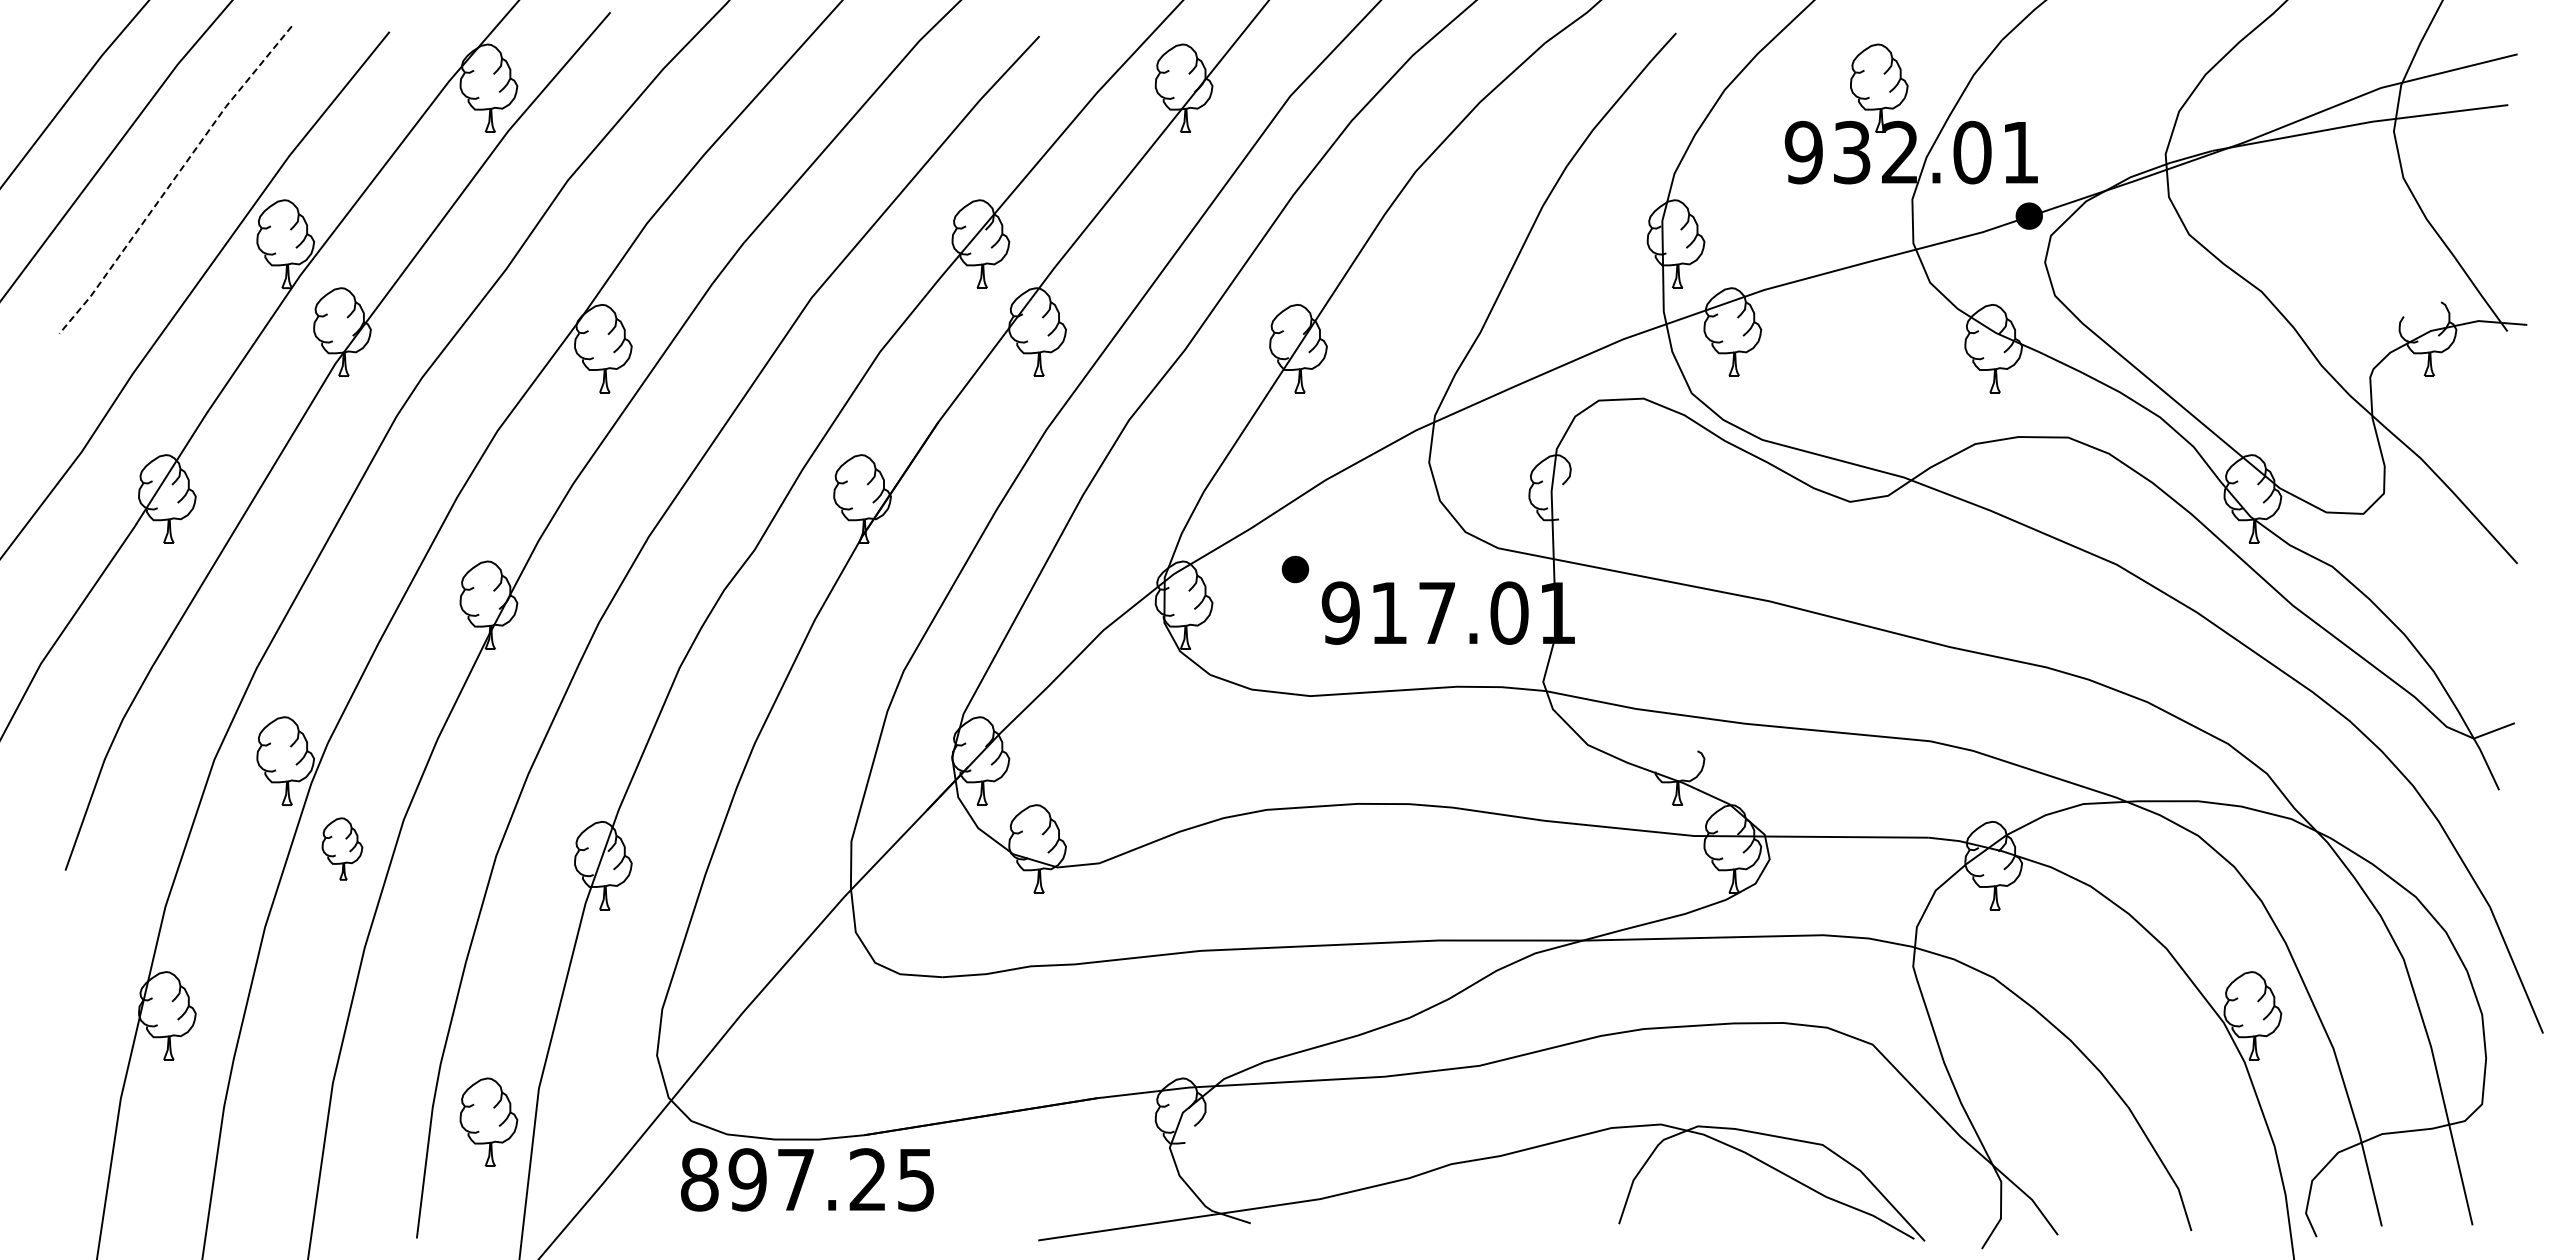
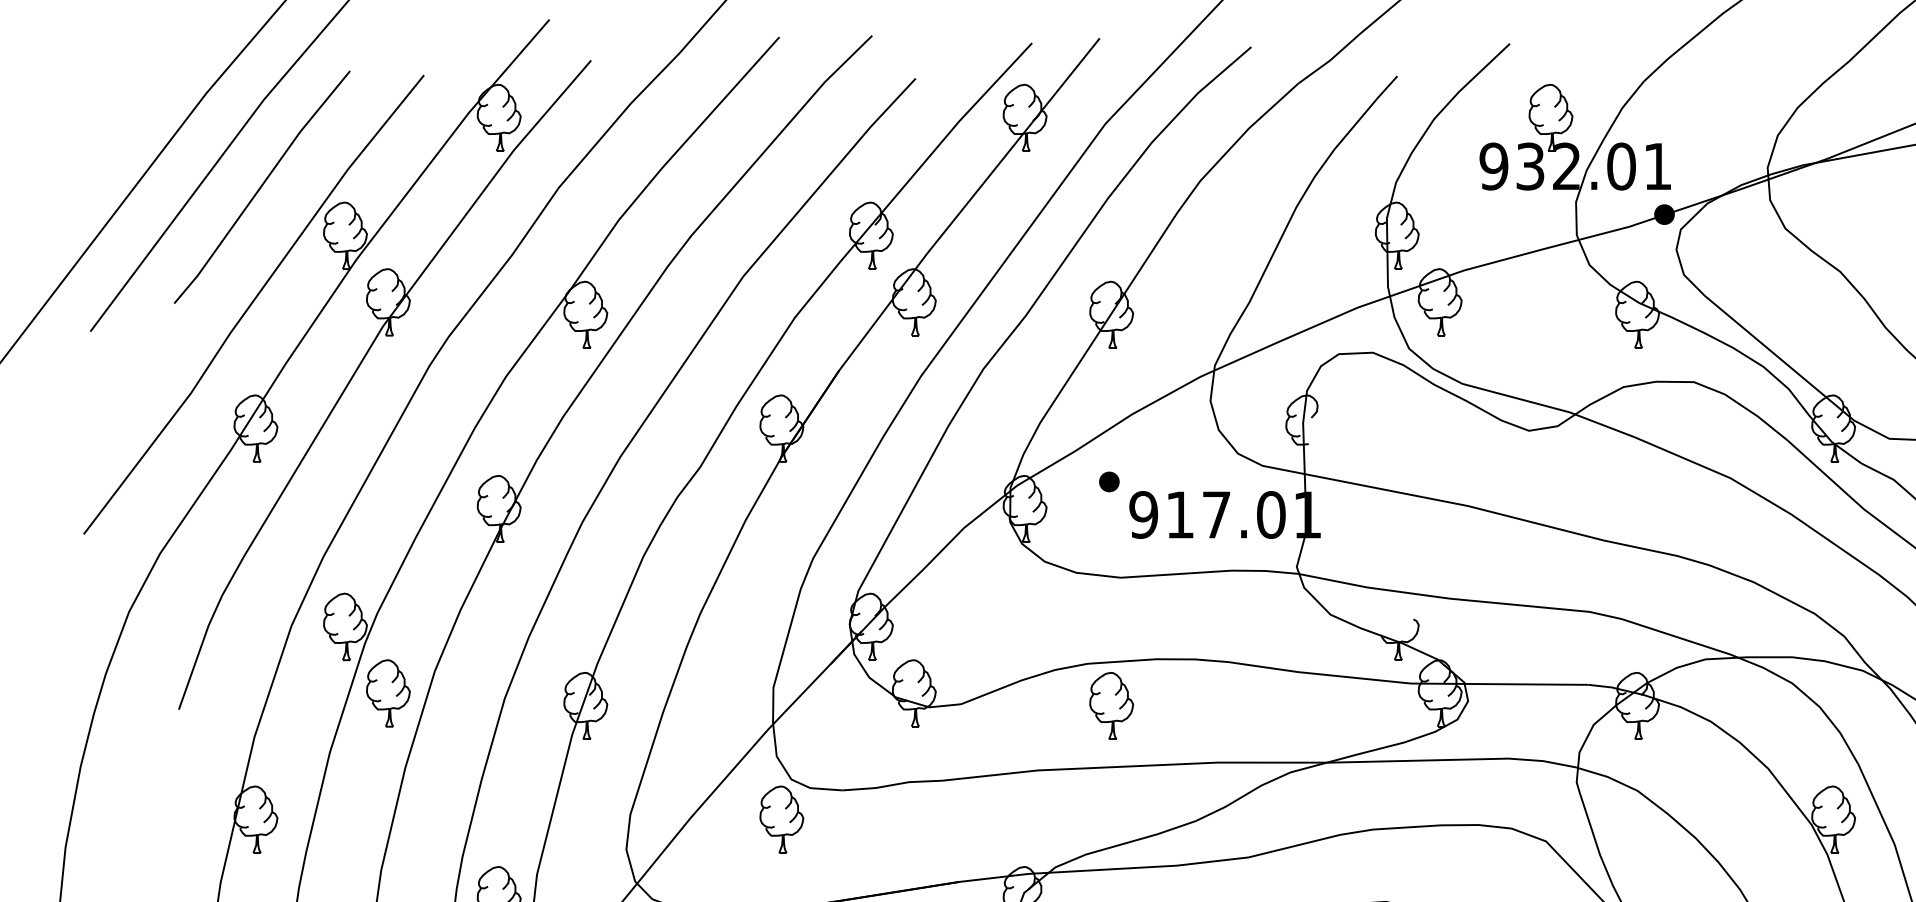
line: (173, 179) -> (260, 186), dashed -> solid
part: (342, 848) -> (388, 693), size x1.43
part: (1298, 865) -> (1111, 705), added
part: (862, 1015) -> (781, 819), added

